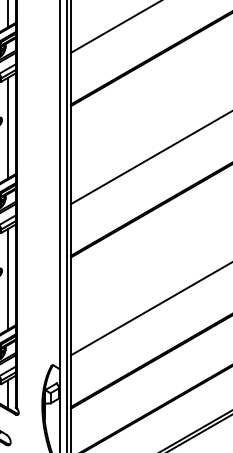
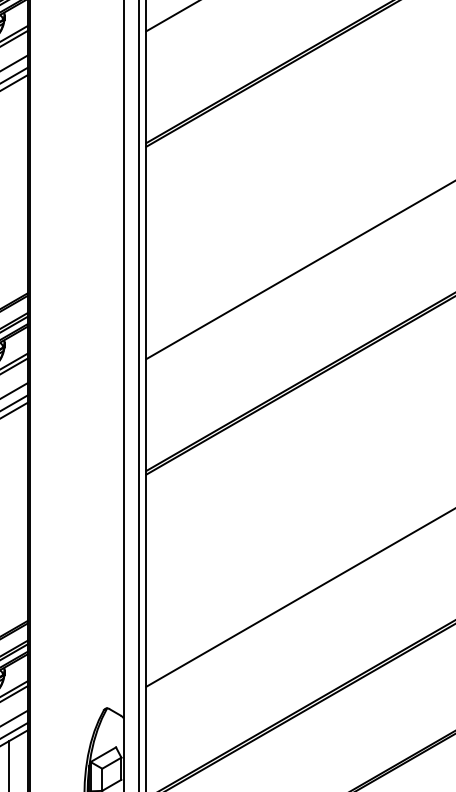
line: (7, 128) -> (8, 195), removed
line: (7, 279) -> (8, 522), removed

